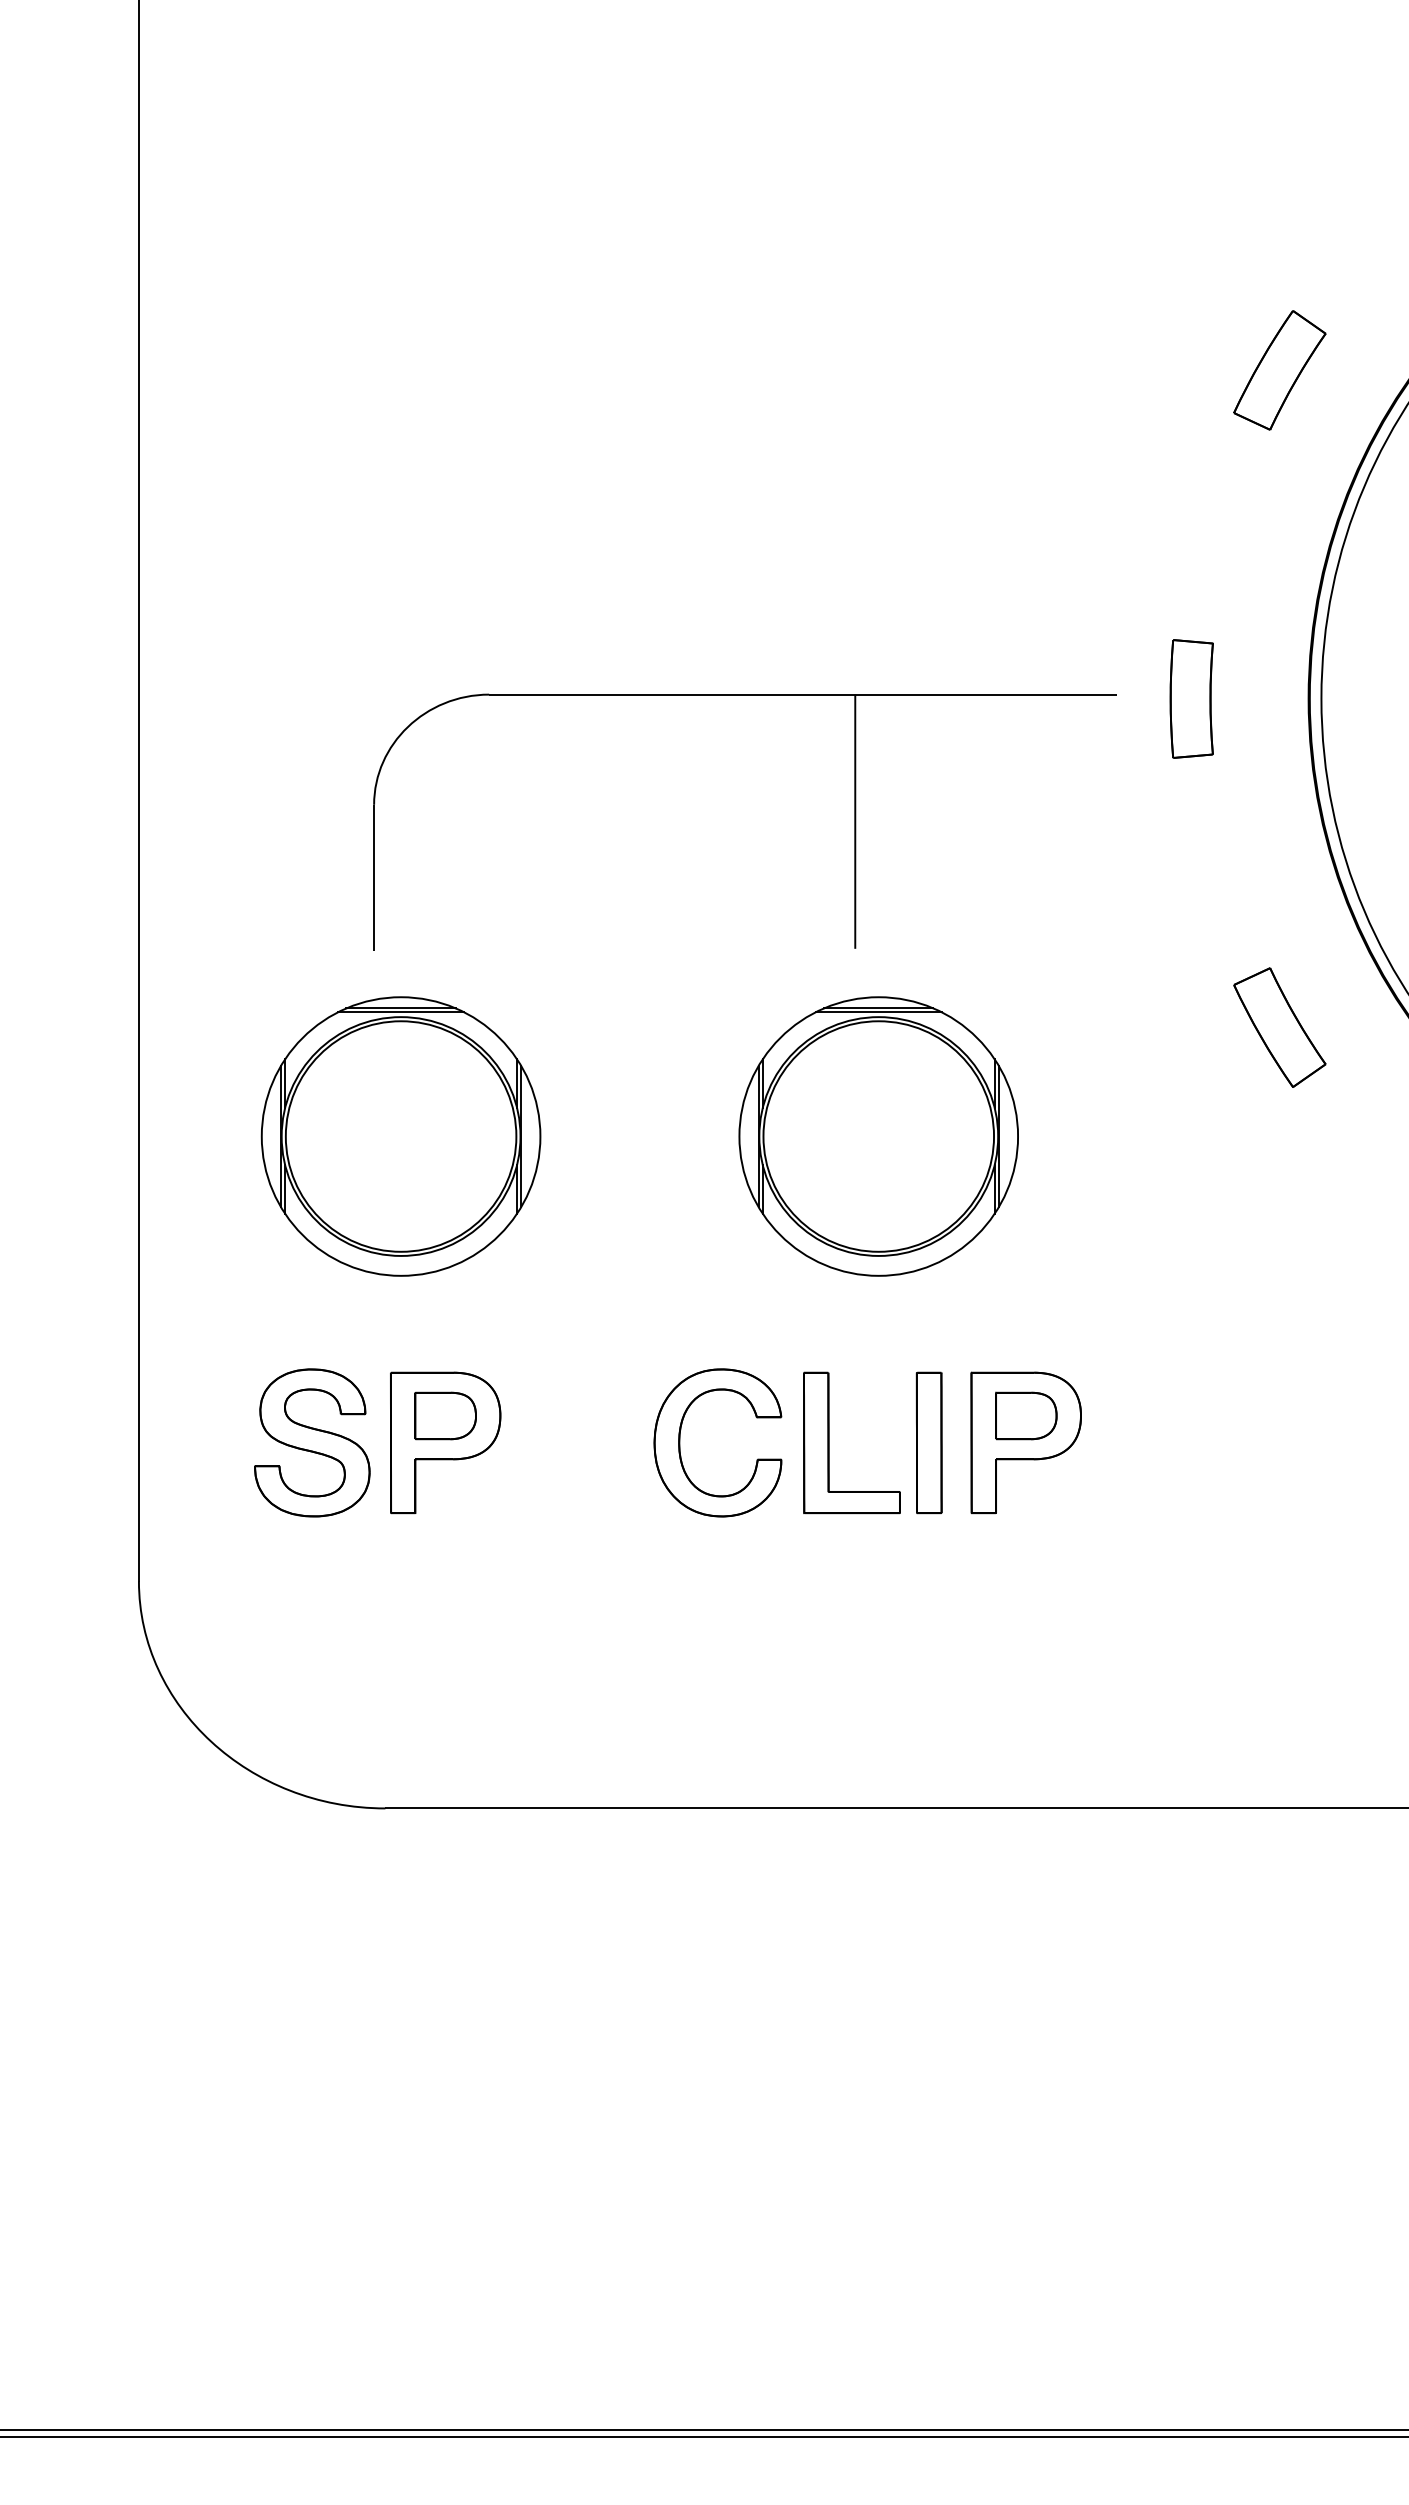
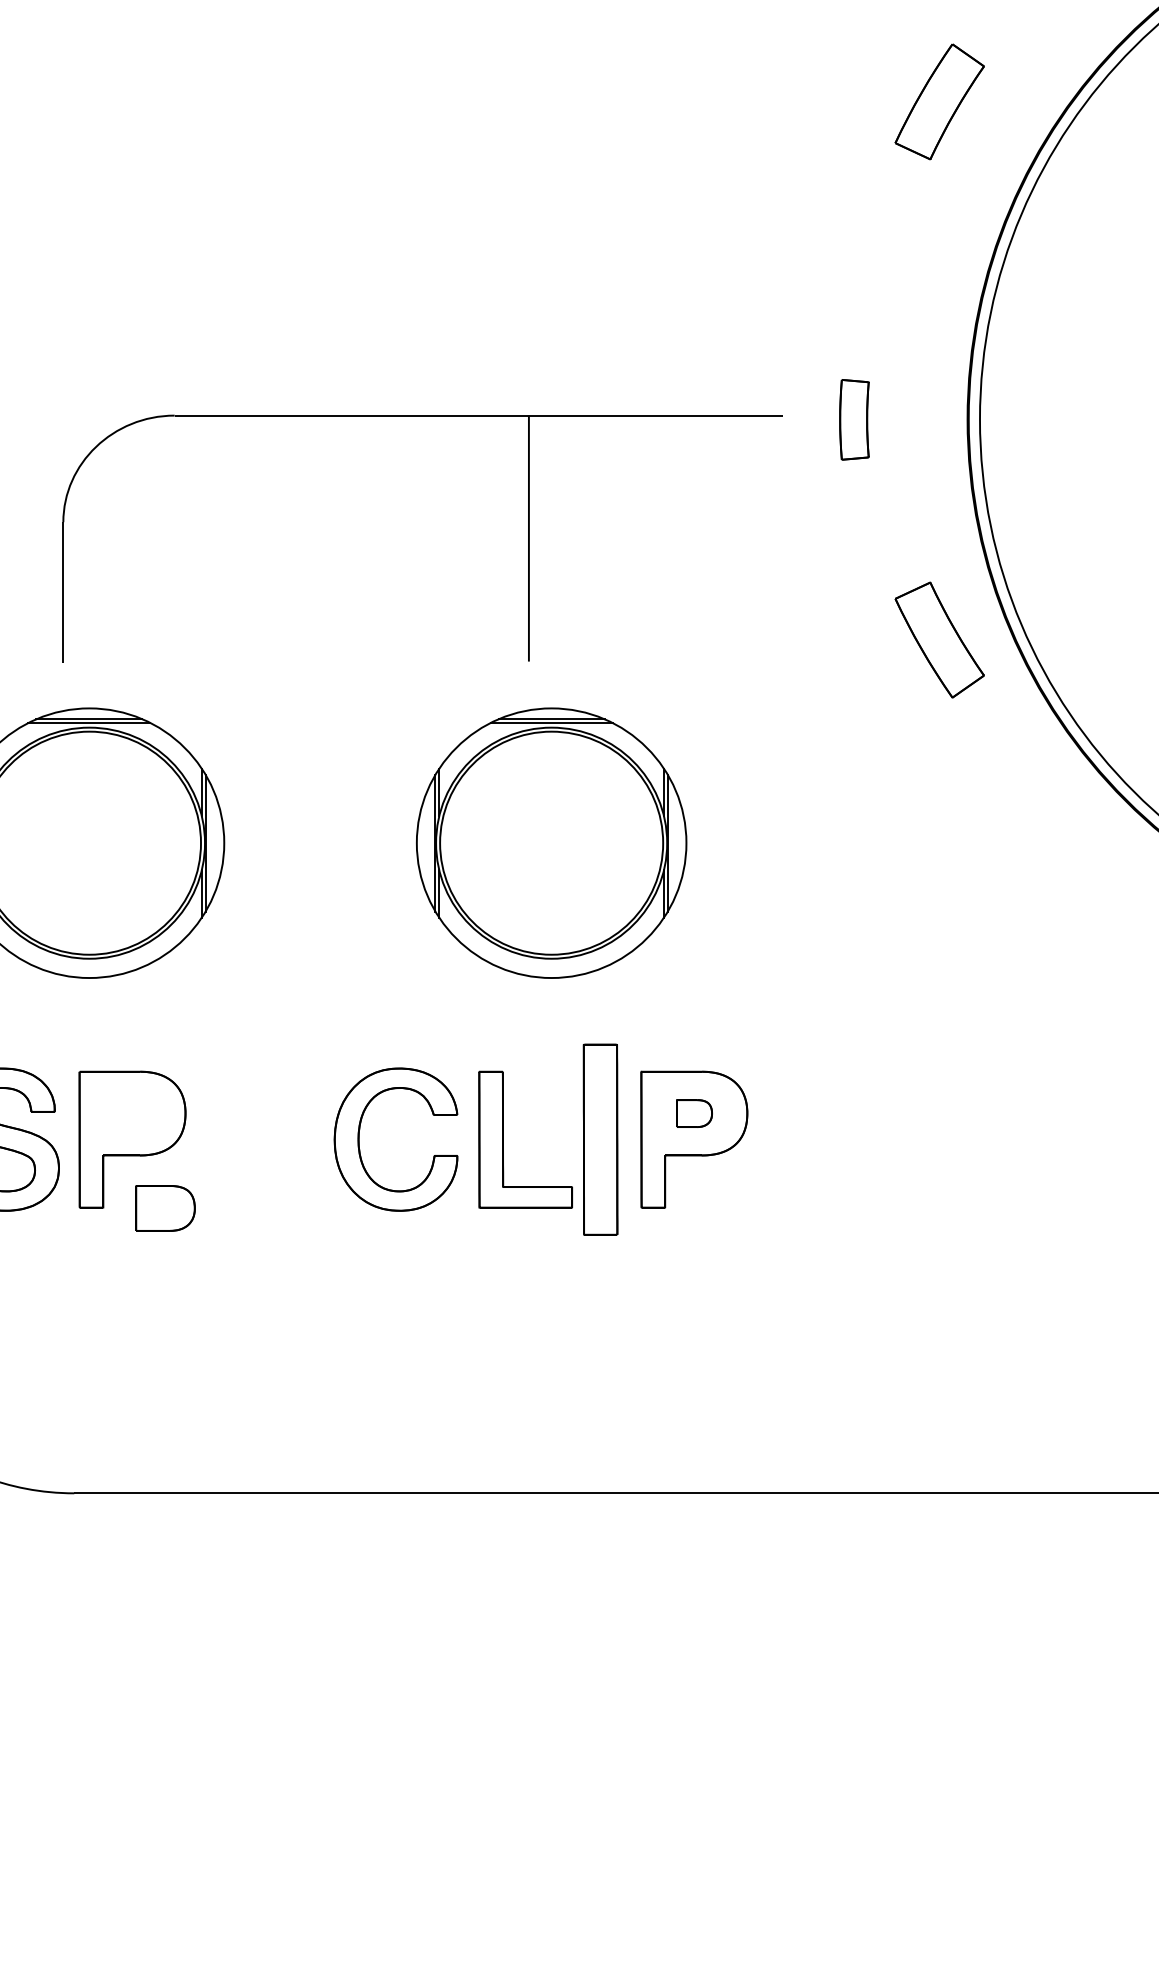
part: (1191, 698) -> (854, 419), size x0.7
part: (1279, 1027) -> (939, 639), moved
part: (445, 1415) -> (165, 1207), moved
part: (1026, 1415) -> (694, 1113), size x0.6
part: (928, 1442) -> (599, 1139), size x1.4

